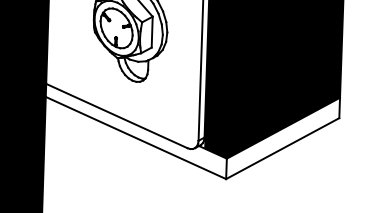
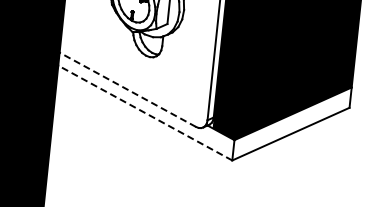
line: (116, 116) -> (127, 90), solid -> dashed
line: (135, 137) -> (144, 112), solid -> dashed

